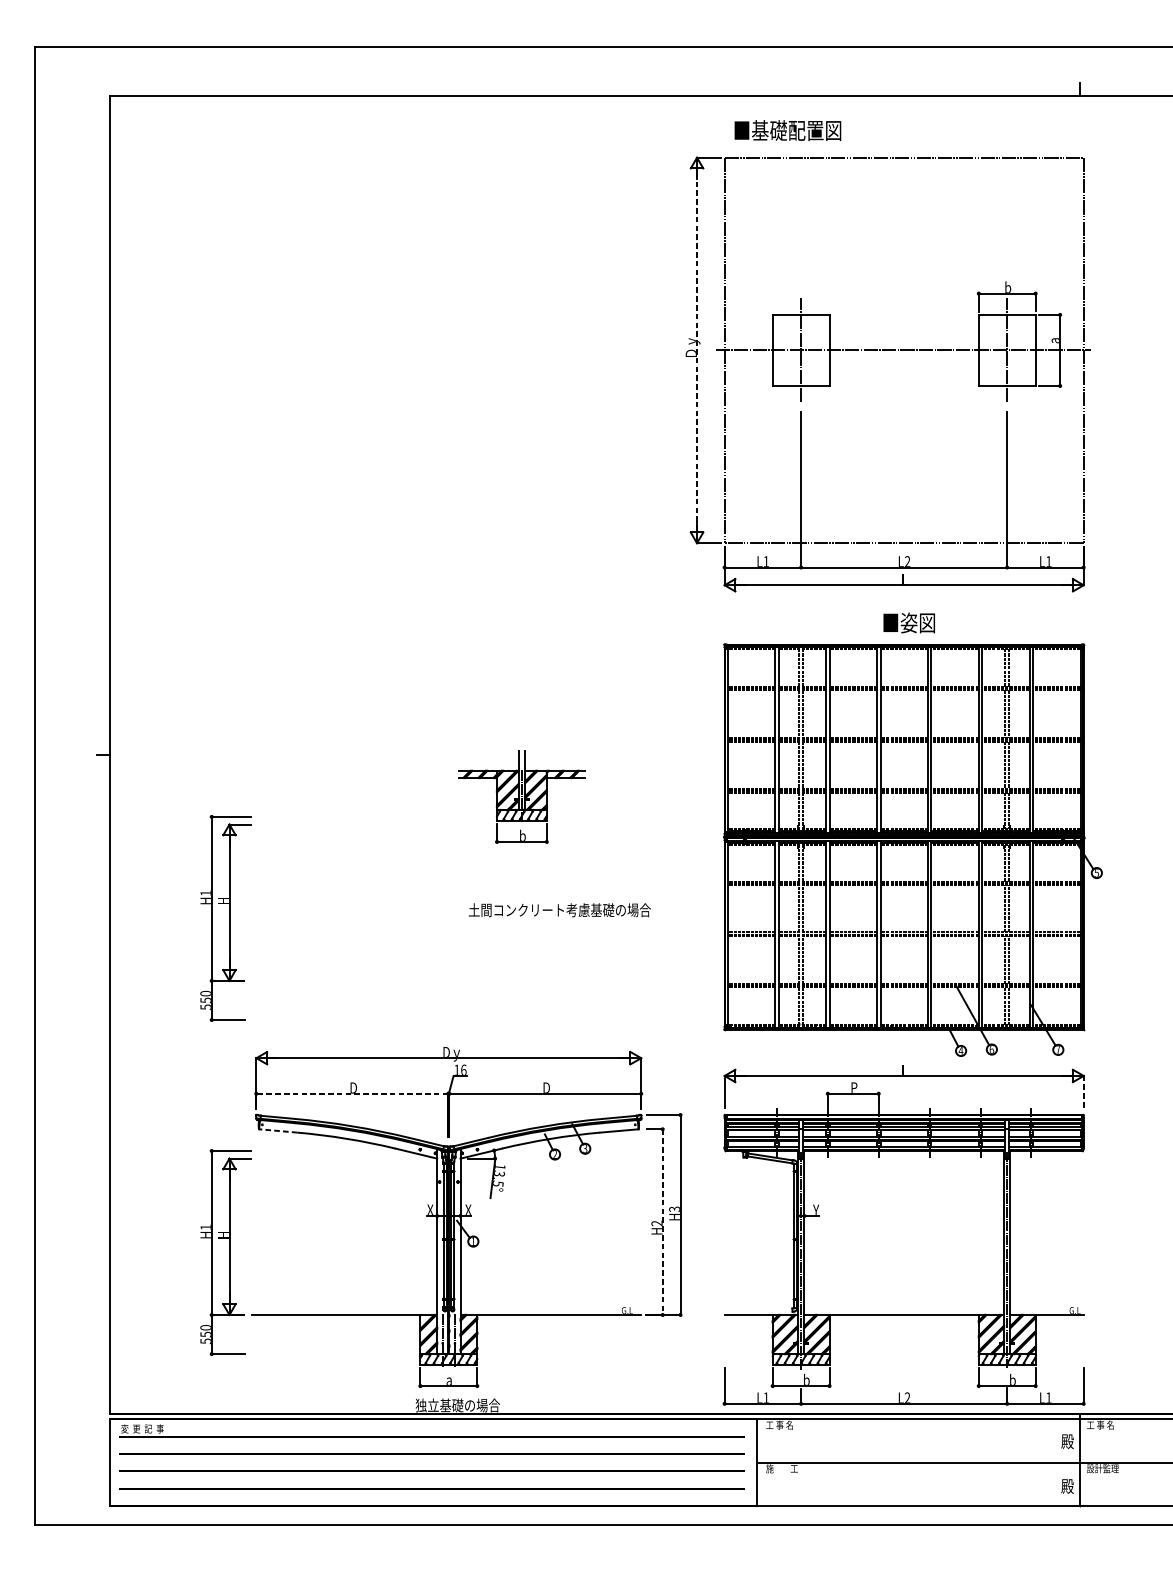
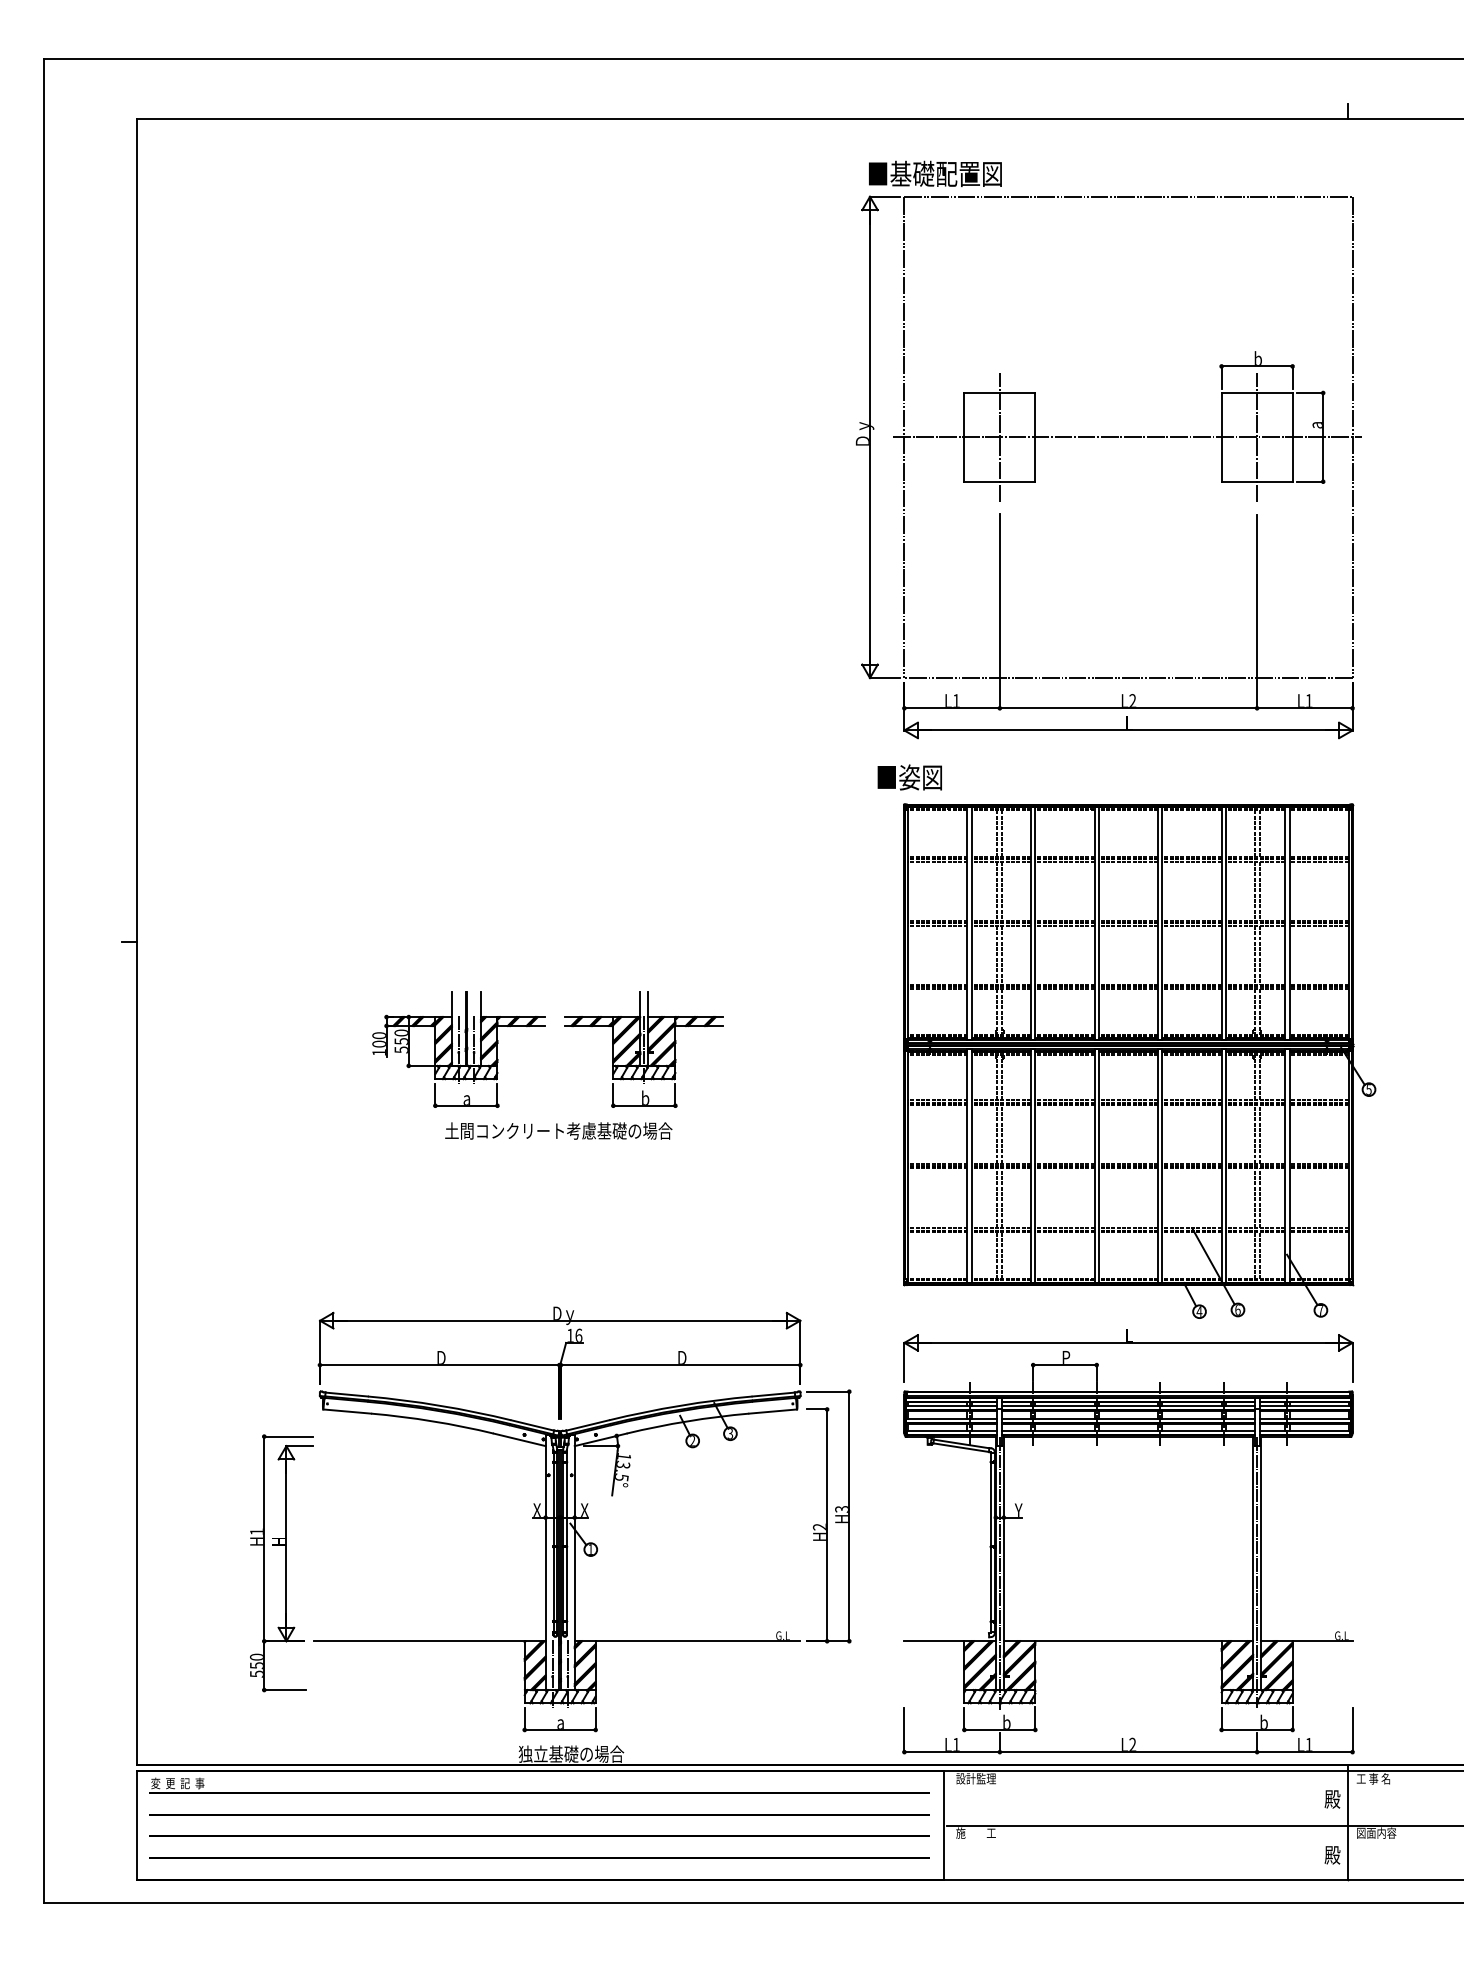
text: (788, 130) -> (935, 173), moved
line: (696, 349) -> (869, 436), dashed -> solid
text: (908, 622) -> (909, 777), moved
part: (521, 796) -> (643, 1049), moved
part: (367, 840) -> (458, 1049), added
text: (559, 909) -> (558, 1130), moved
part: (225, 918) -> (281, 1146), removed
line: (1083, 1091) -> (1352, 1362), dashed -> solid
line: (352, 1094) -> (439, 1365), dashed -> solid
line: (278, 1130) -> (347, 1411), dashed -> solid
line: (663, 1222) -> (827, 1525), dashed -> solid
text: (781, 1424) -> (975, 1778), 工 事 名 -> 設計監理
text: (1102, 1468) -> (1376, 1832), 設計監理 -> 図面内容

